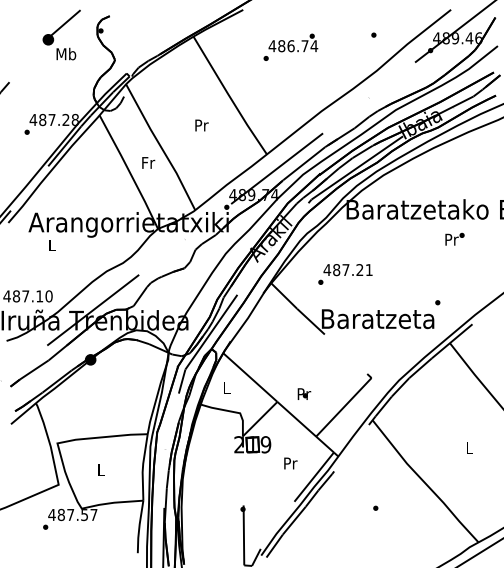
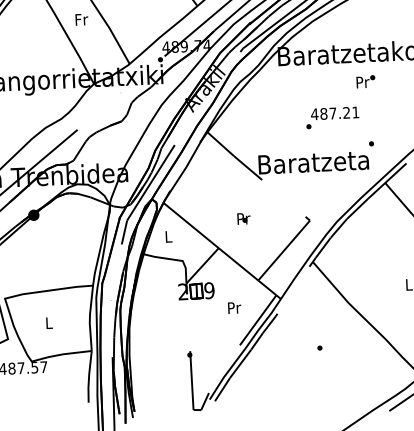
text: (454, 238) -> (365, 81), moved
text: (345, 274) -> (332, 117), moved
text: (304, 393) -> (243, 218), moved

